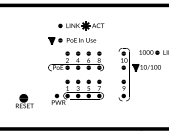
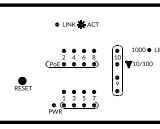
part: (72, 40) -> (68, 38), removed
text: (77, 91) -> (73, 101), moved
text: (24, 101) -> (23, 83), moved

